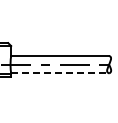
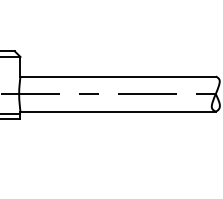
line: (60, 73) -> (118, 111), dashed -> solid

